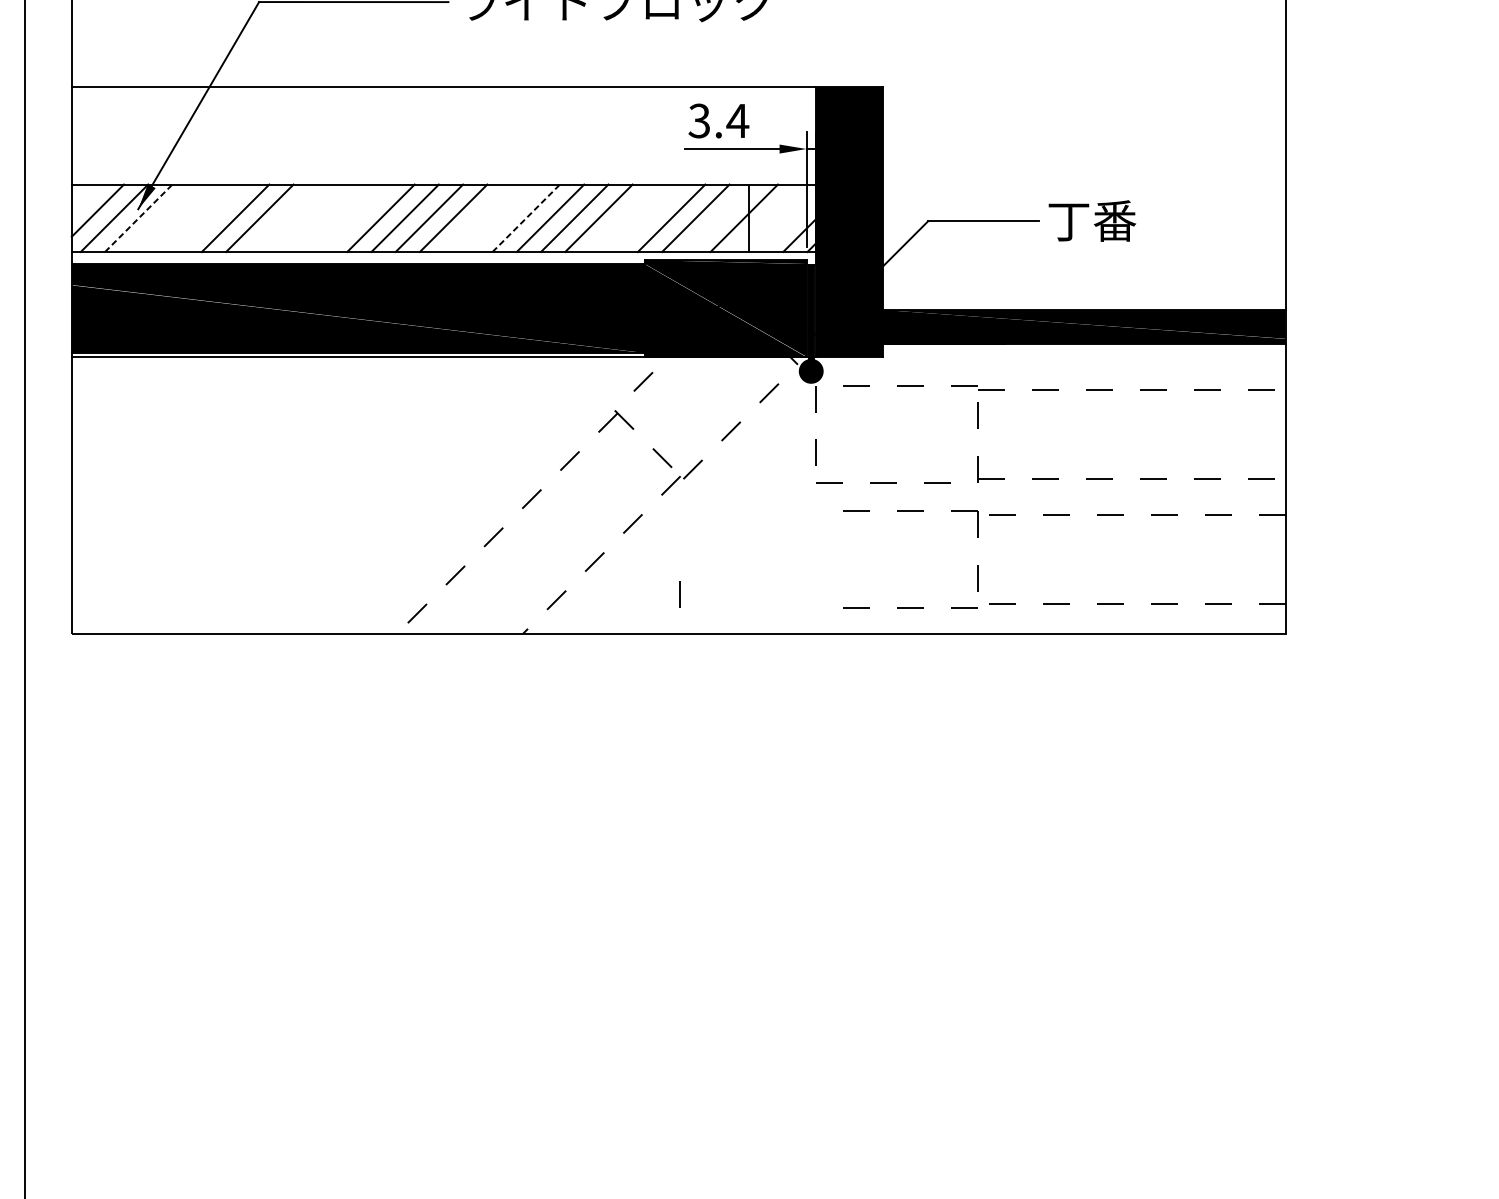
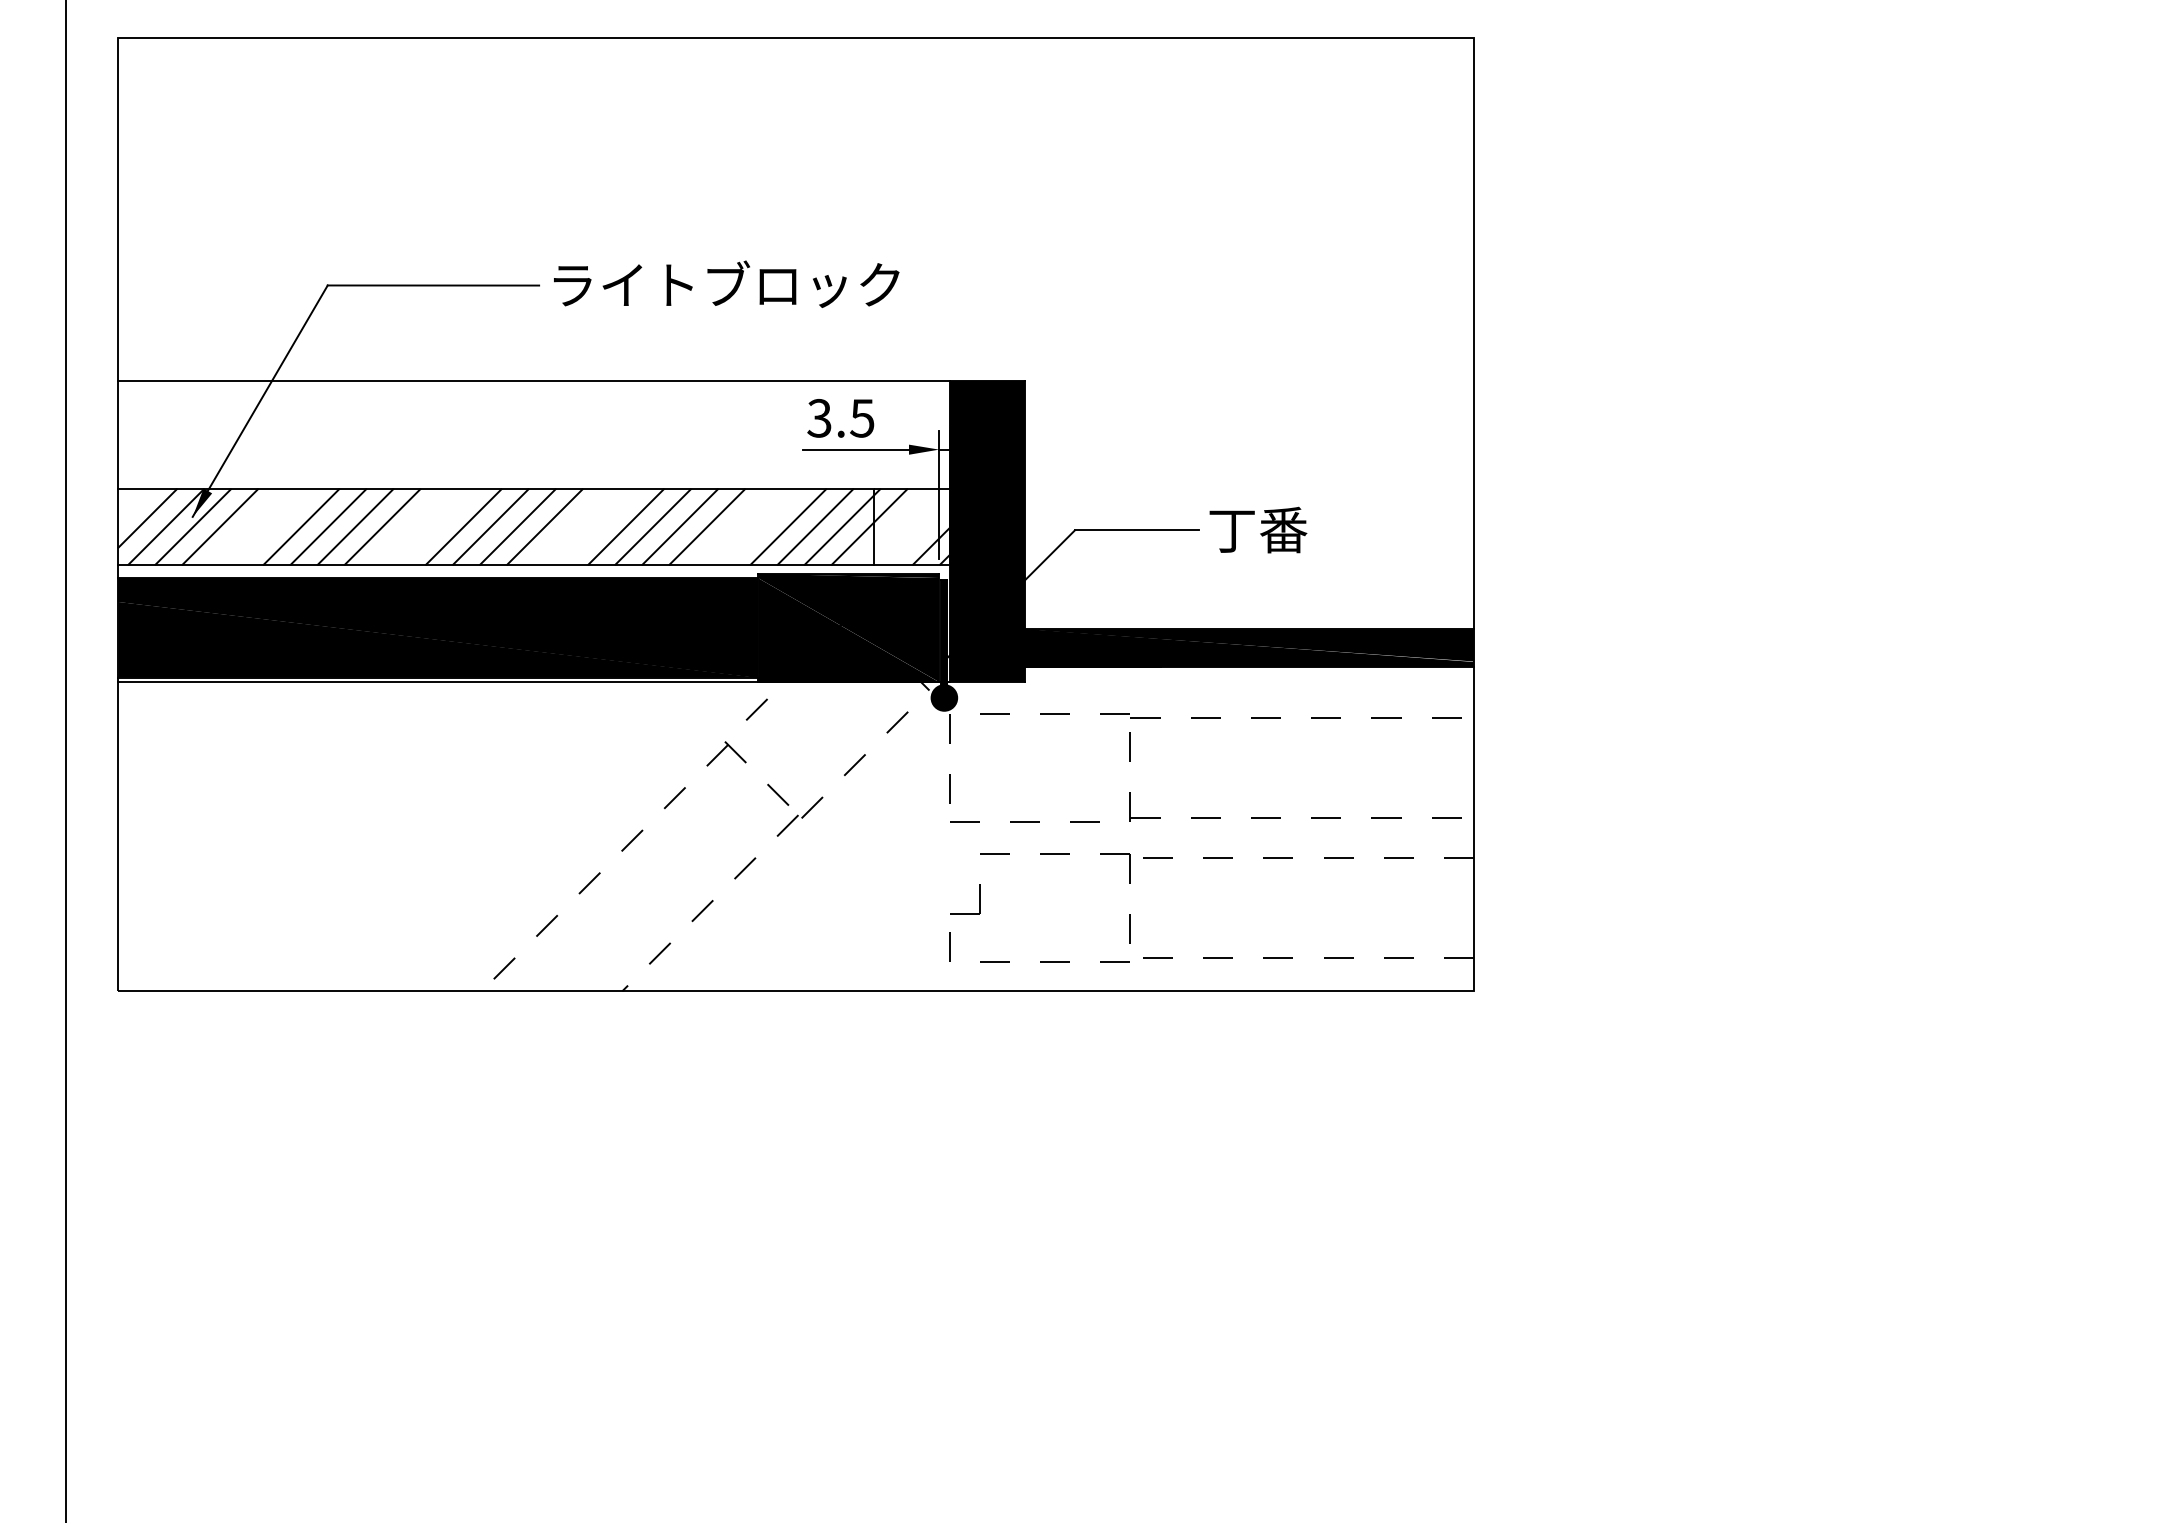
text: (737, 121) -> (862, 418), 3.4 -> 3.5
line: (138, 217) -> (193, 526), dashed -> solid
line: (162, 217) -> (219, 526), added
line: (284, 217) -> (355, 526), added
line: (308, 217) -> (382, 526), added
line: (526, 217) -> (626, 526), dashed -> solid
line: (720, 217) -> (842, 526), added
part: (842, 551) -> (979, 899), added
line: (679, 593) -> (949, 946), moved

